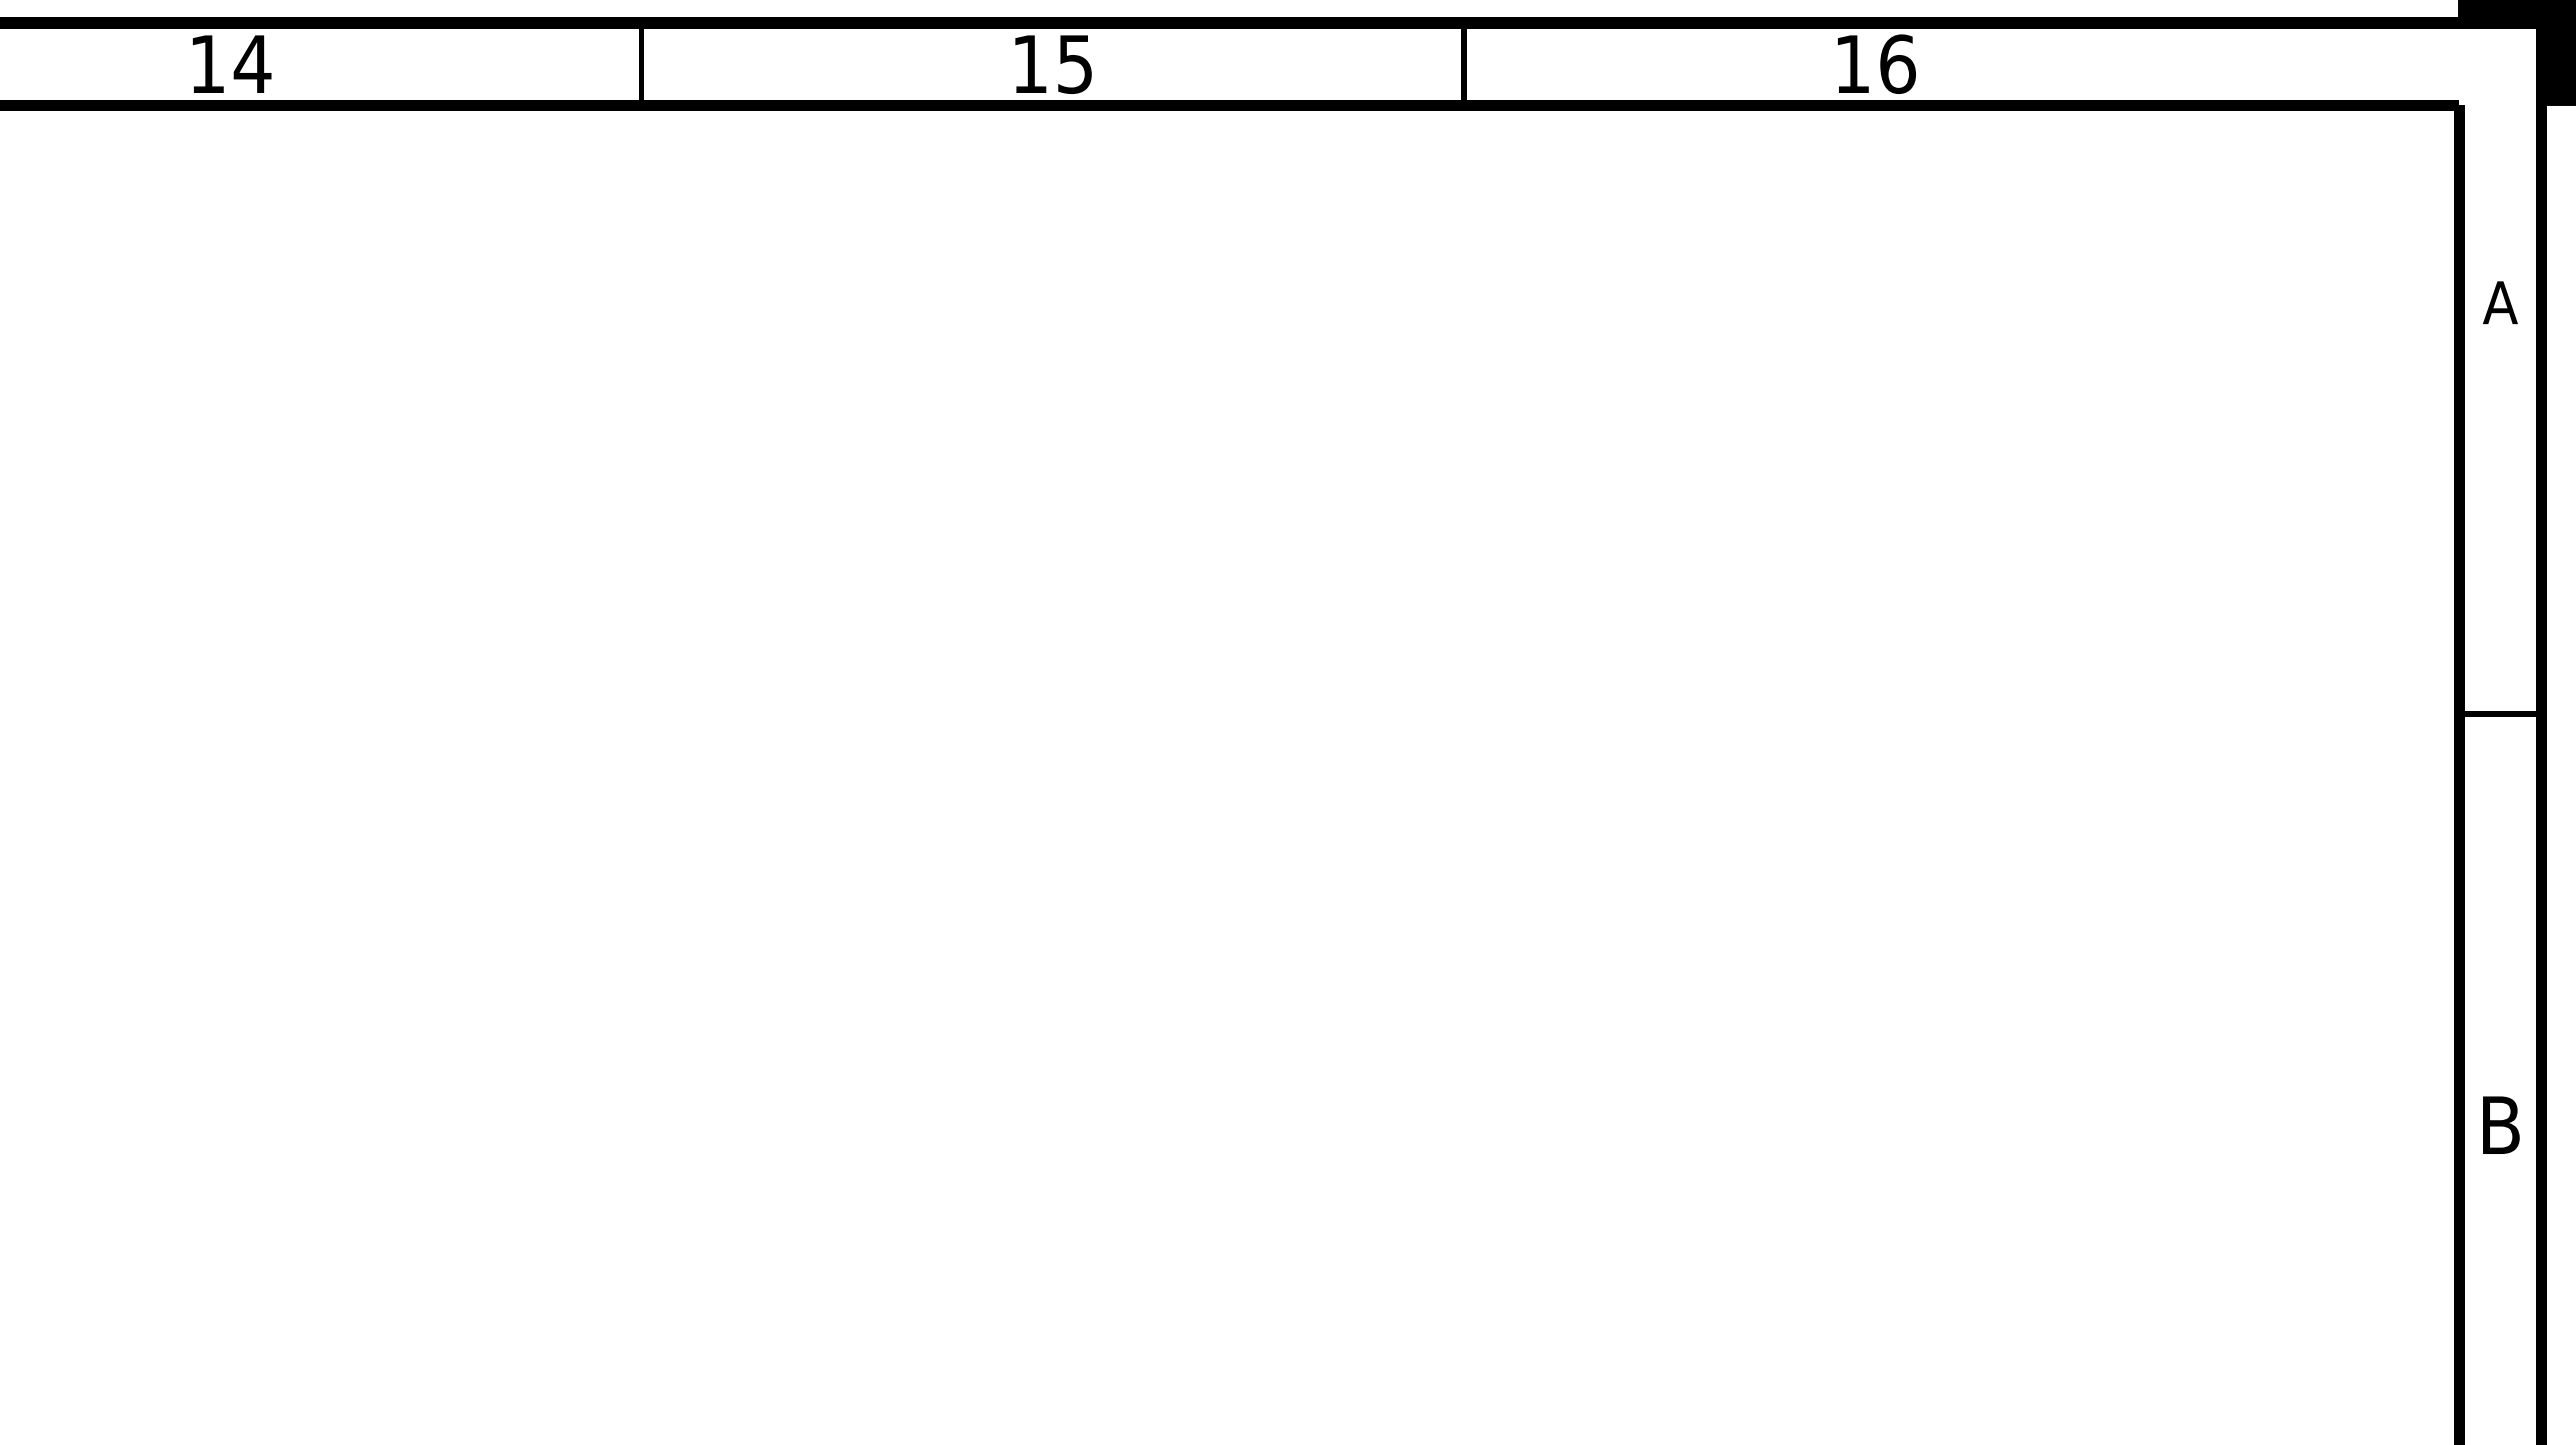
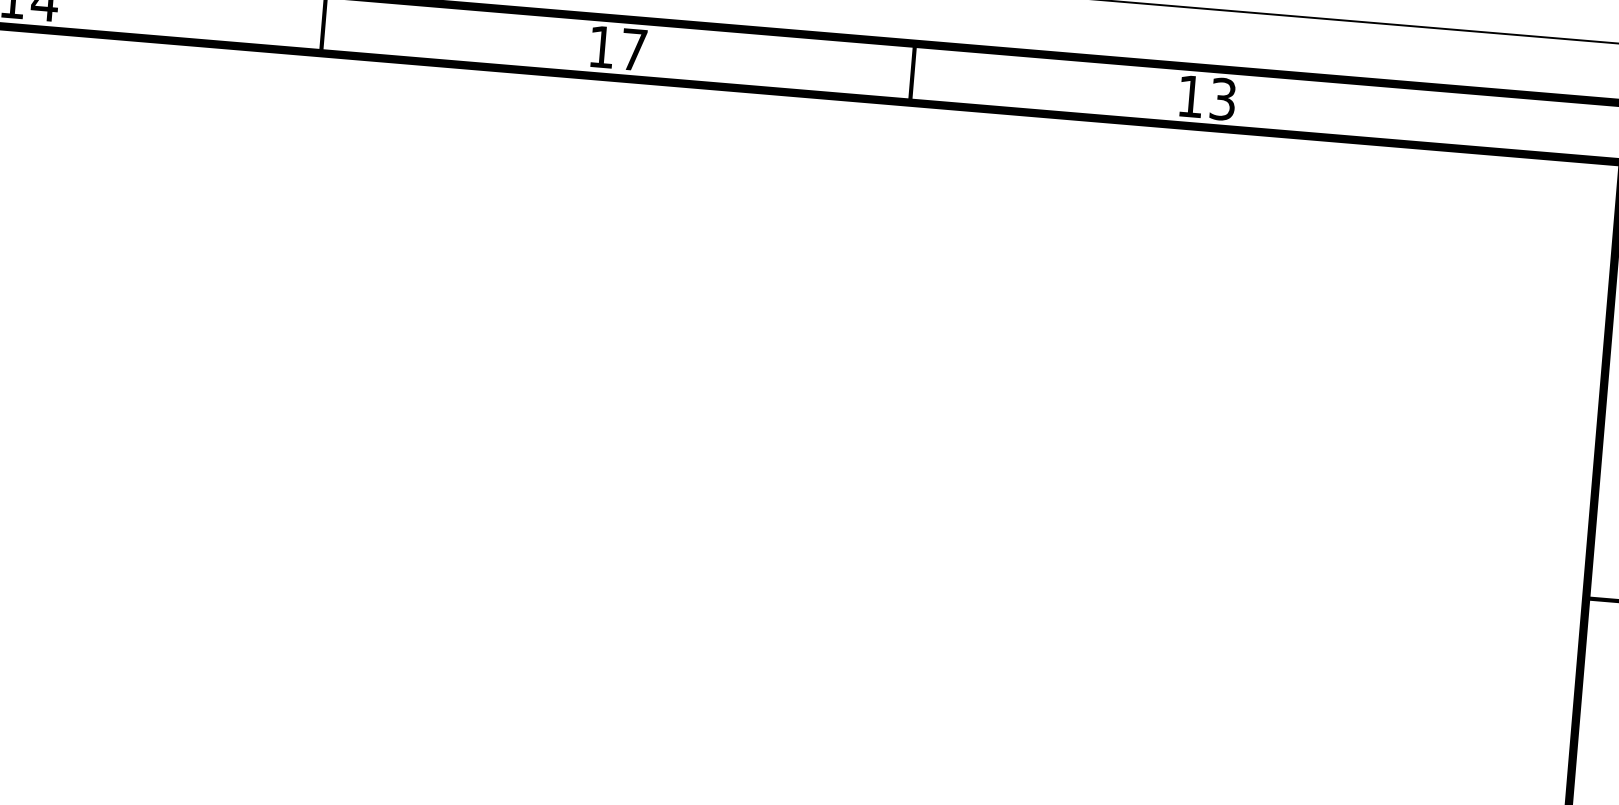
text: (1897, 63) -> (1223, 98), 16 -> 13
text: (1074, 64) -> (633, 50), 15 -> 17

